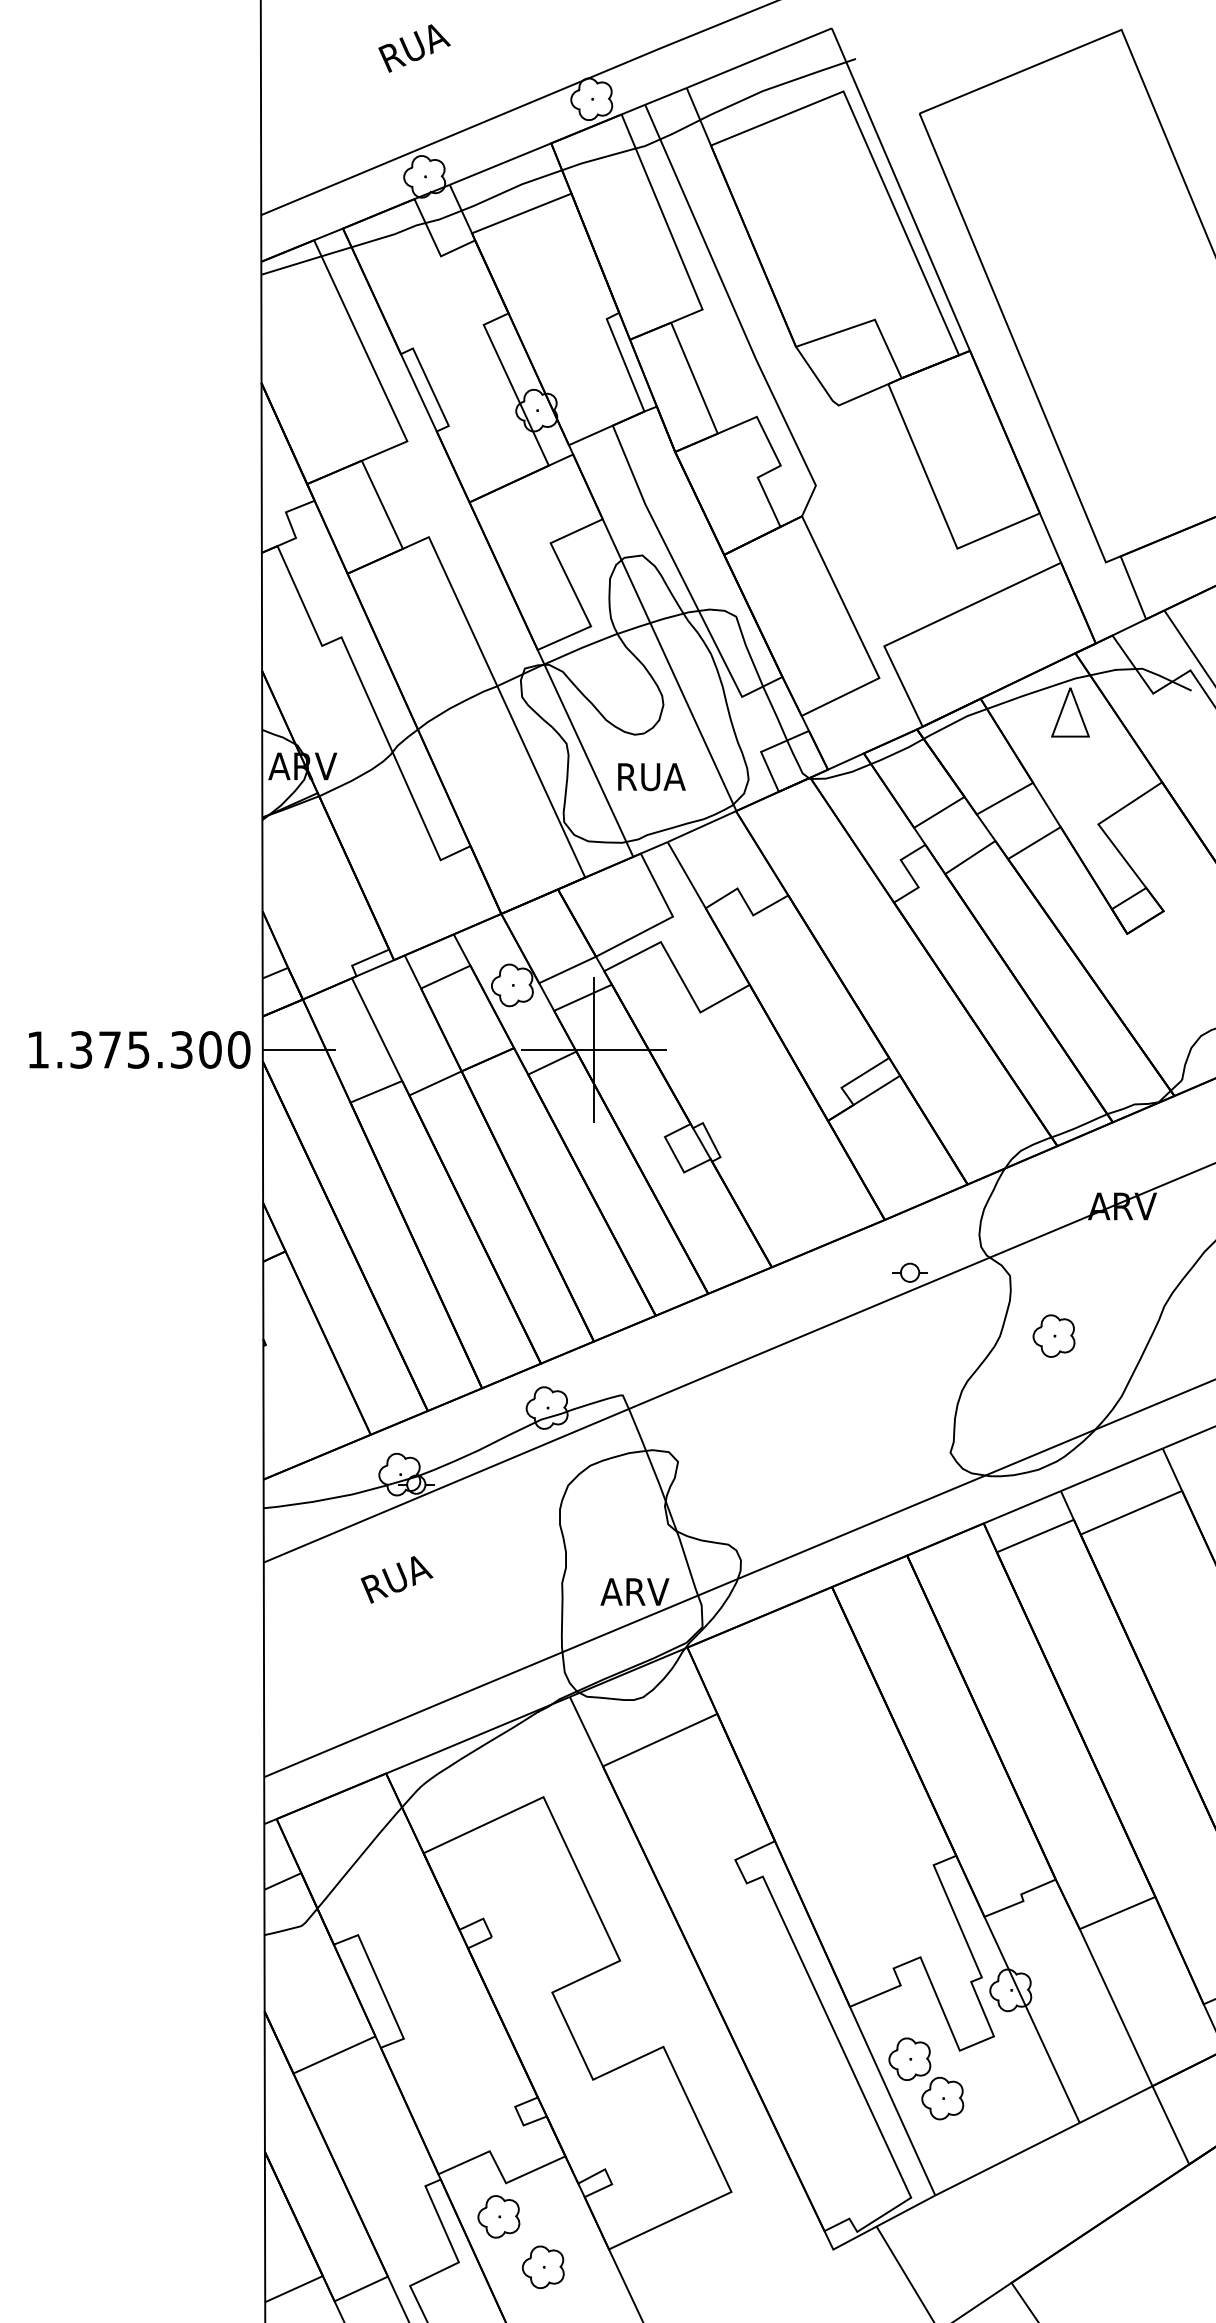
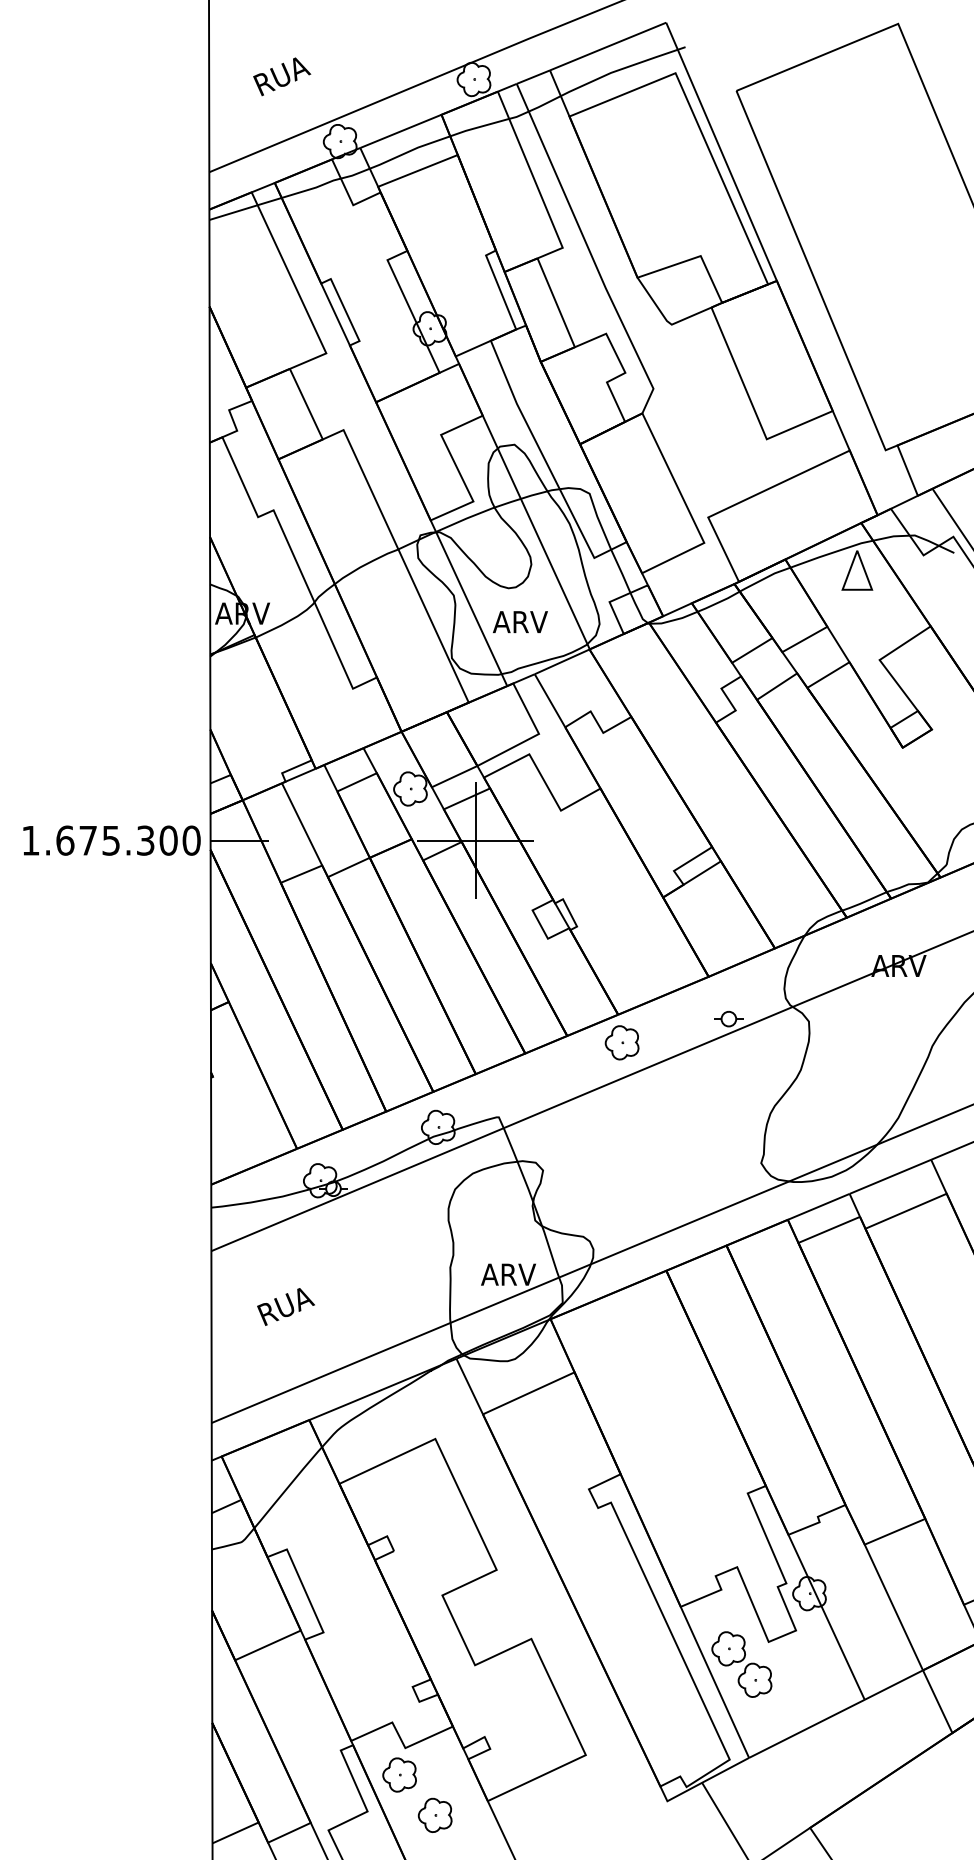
text: (415, 48) -> (282, 76), moved
text: (649, 777) -> (520, 622), RUA -> ARV
text: (81, 1049) -> (65, 840), 1.375.300 -> 1.675.300
part: (1053, 1335) -> (621, 1042), moved
text: (396, 1579) -> (285, 1306), moved

